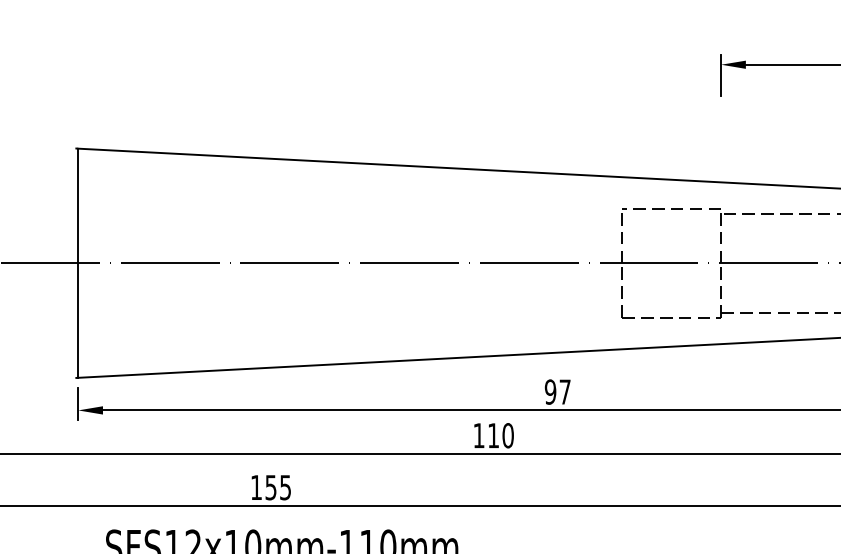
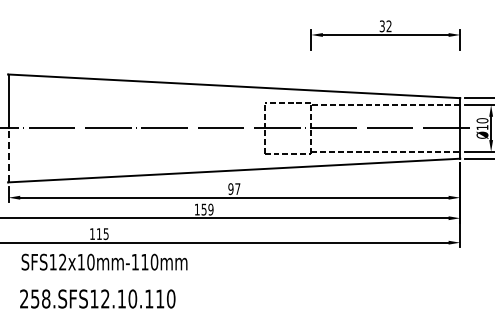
line: (78, 320) -> (8, 155), solid -> dashed
text: (500, 435) -> (207, 209), 110 -> 159
text: (269, 488) -> (98, 234), 155 -> 115

